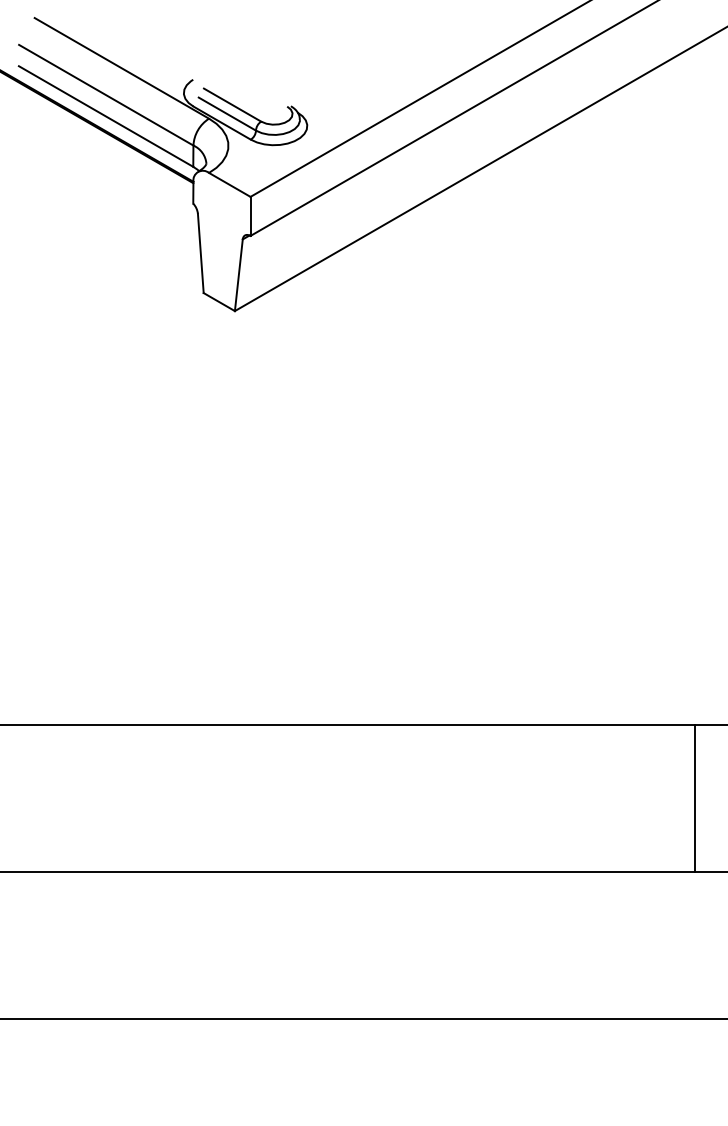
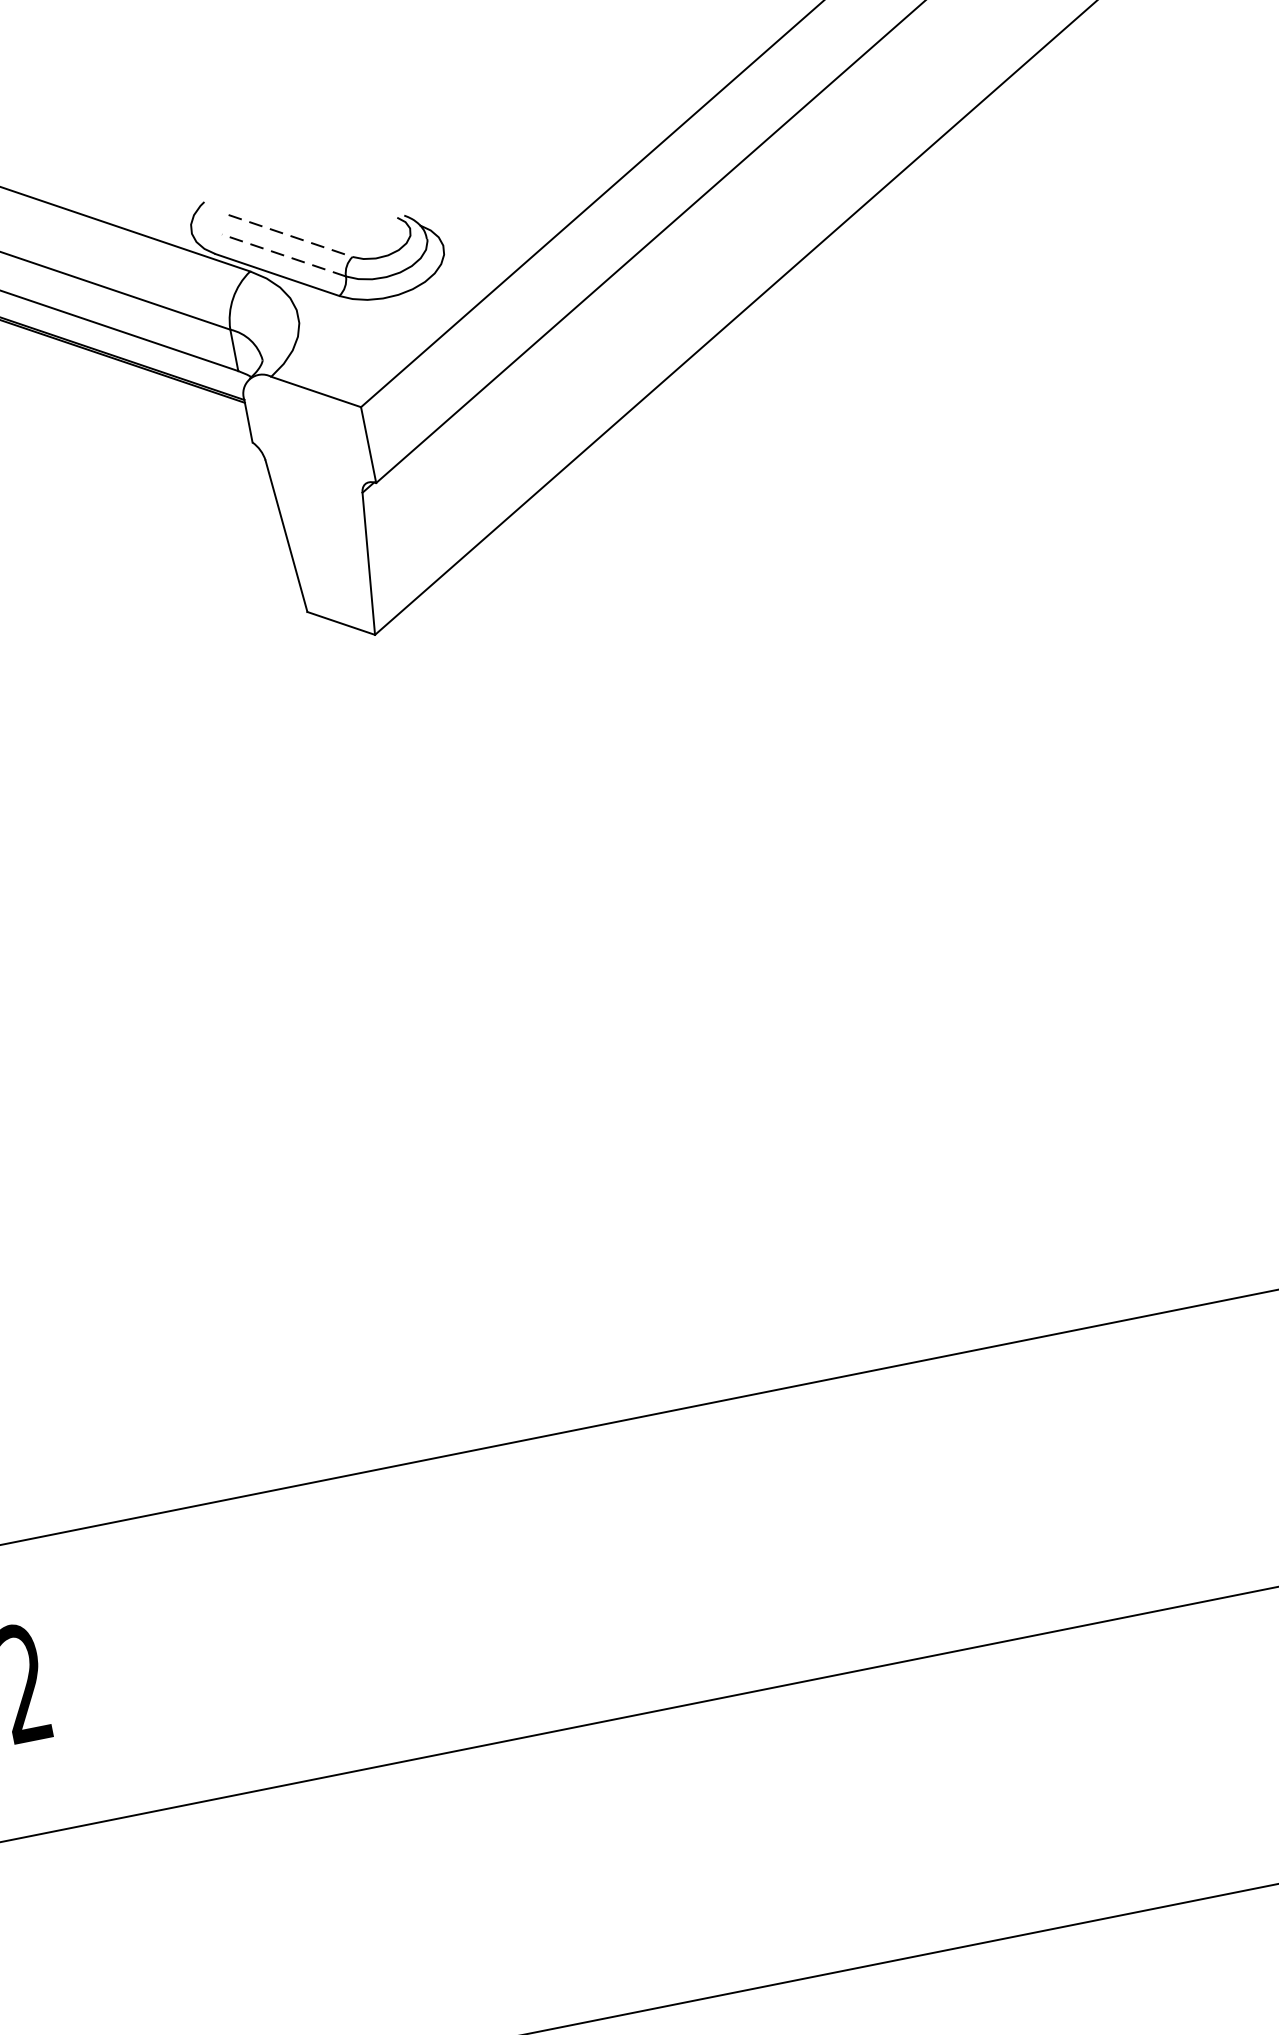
line: (233, 105) -> (292, 236), solid -> dashed
line: (226, 113) -> (282, 254), solid -> dashed

